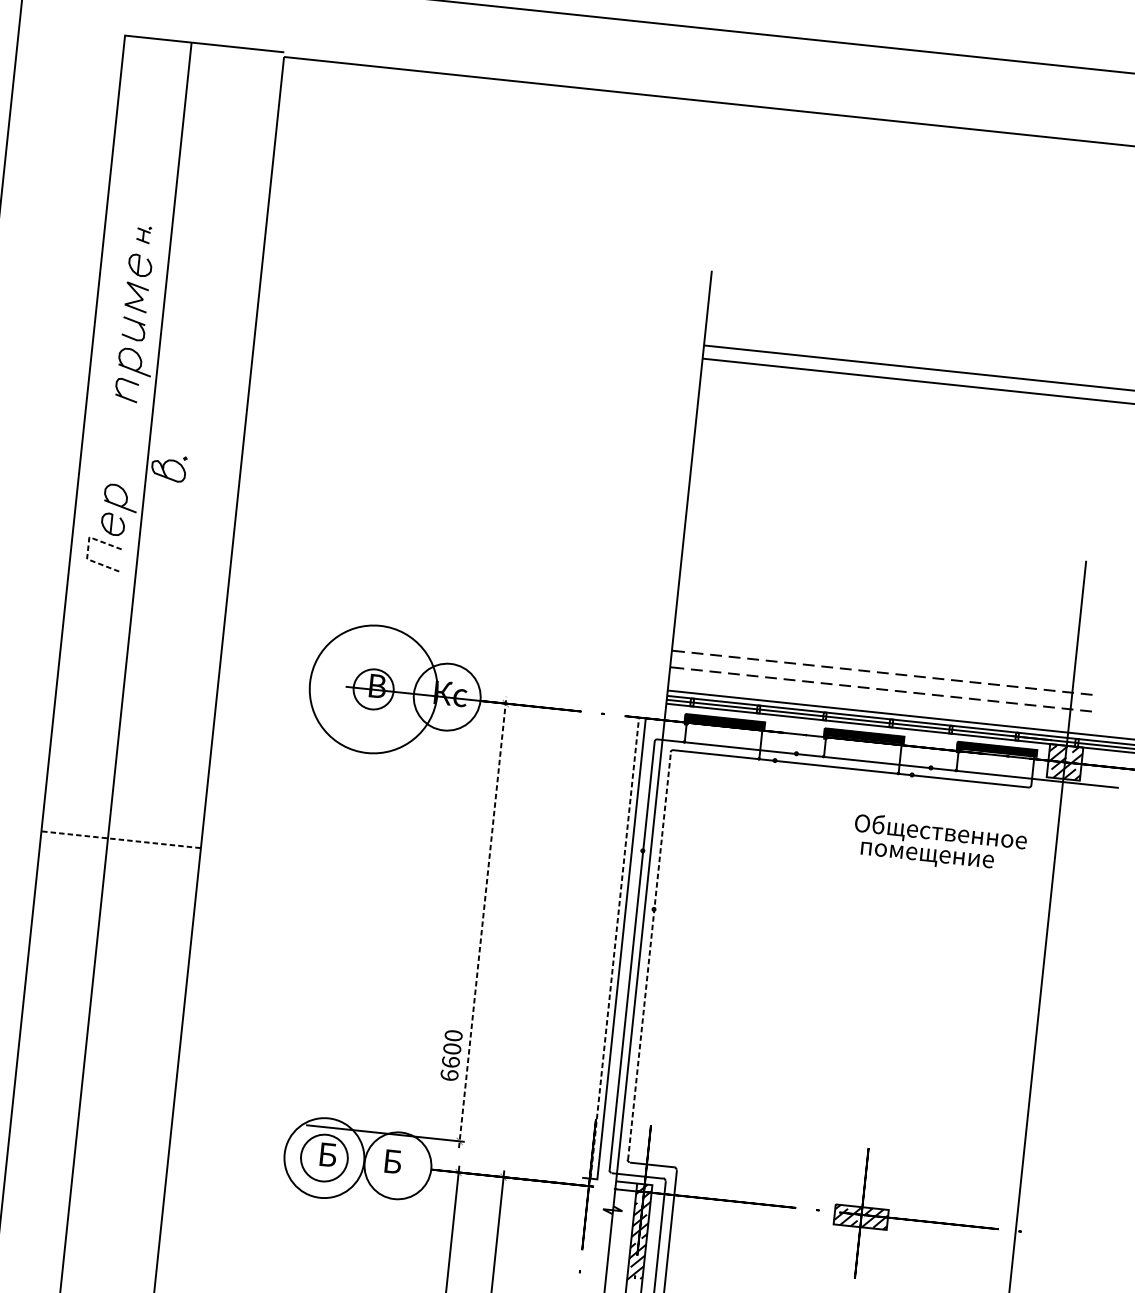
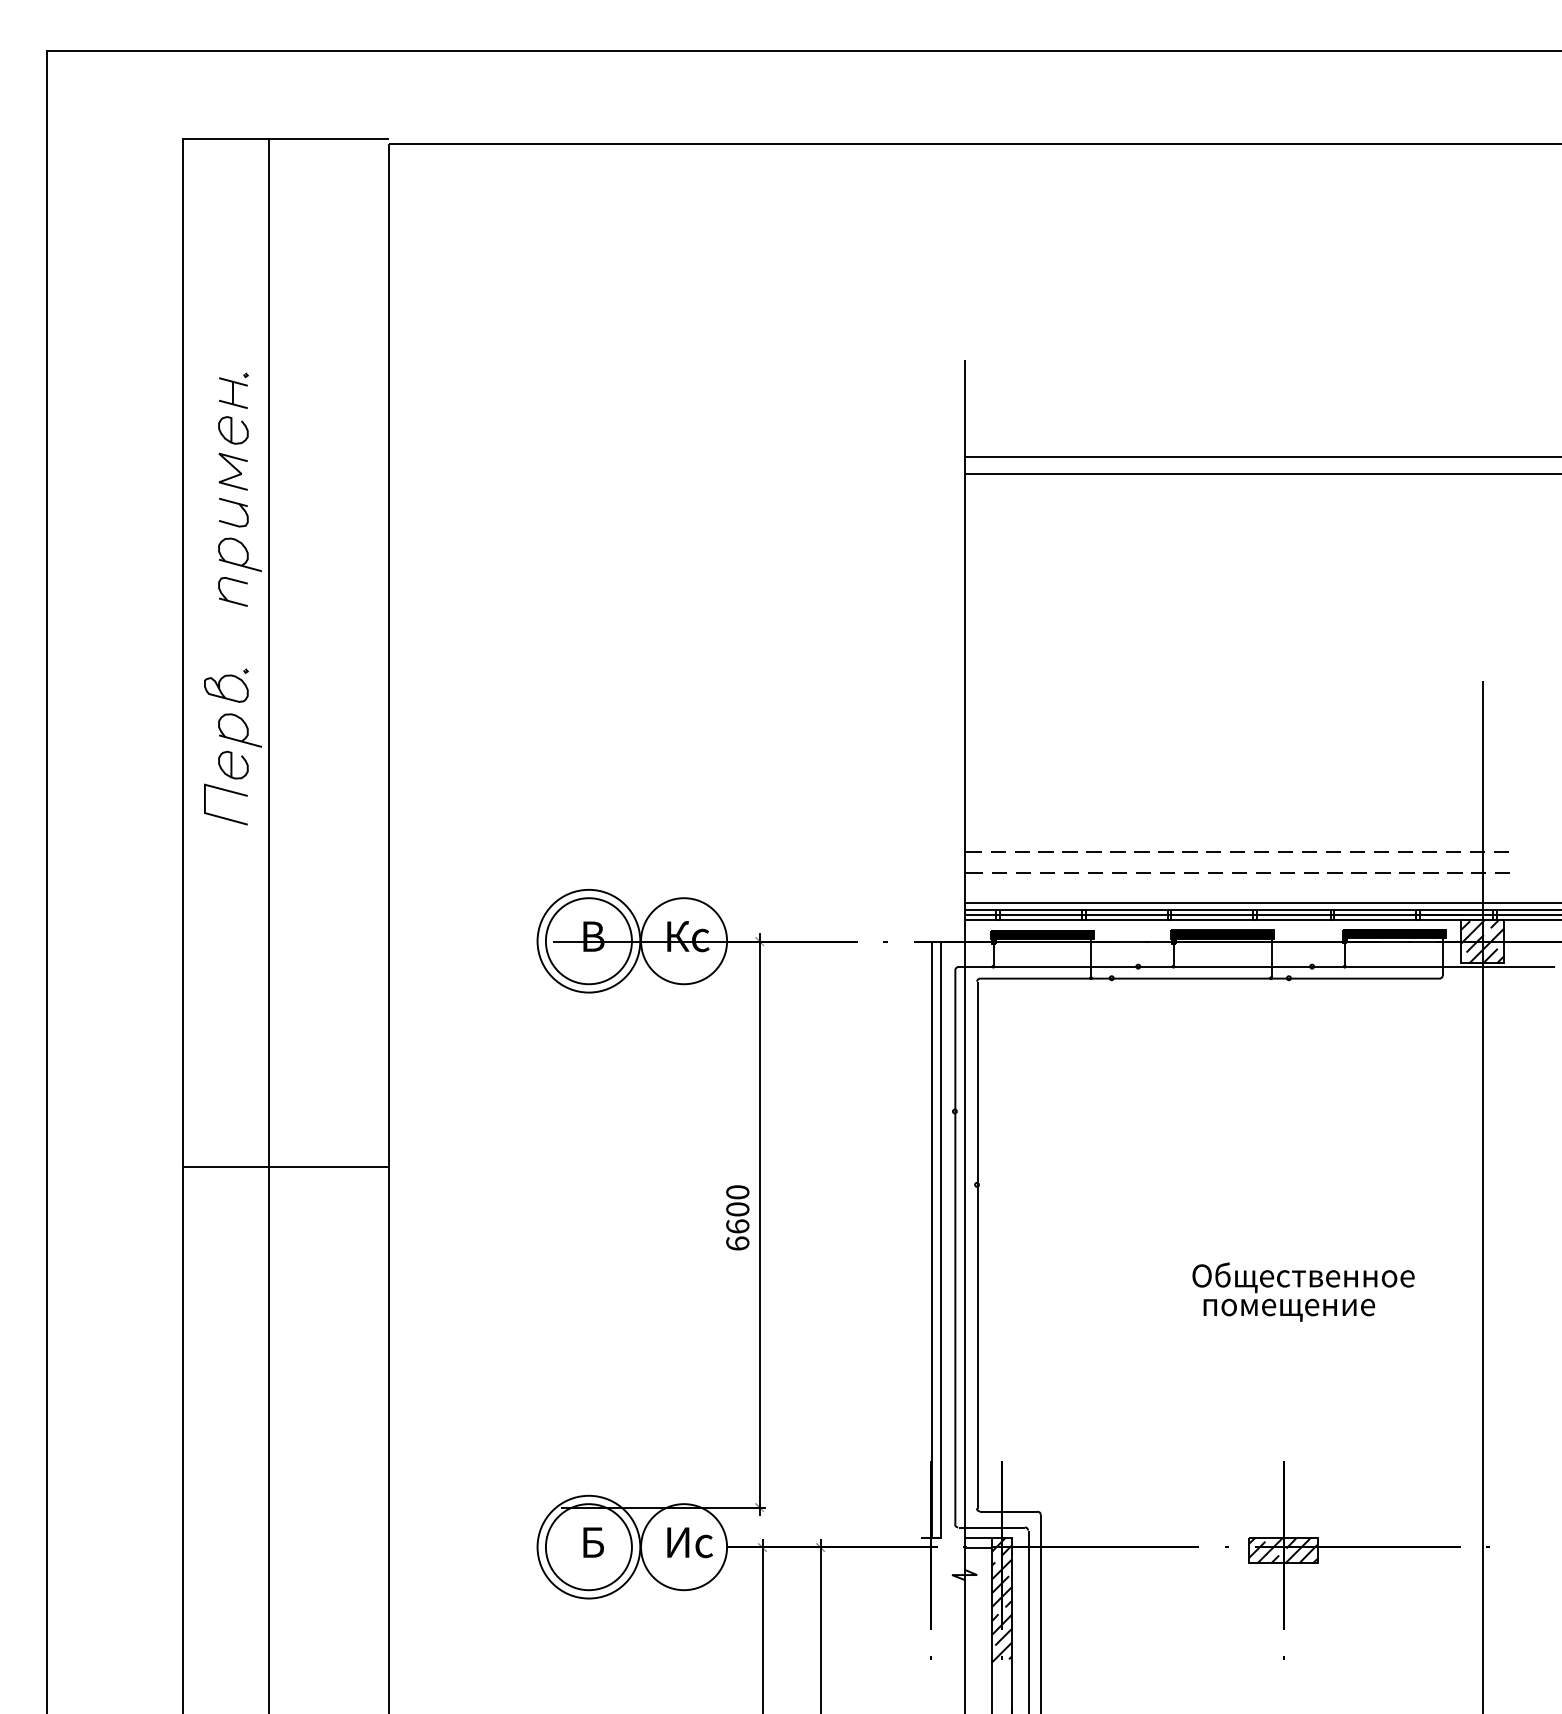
part: (143, 234) -> (233, 390), size x1.67
part: (169, 467) -> (226, 685), moved
line: (87, 547) -> (204, 798), dashed -> solid
circle: (373, 688) -> (588, 940), size x0.62
circle: (373, 689) -> (588, 941), size x1.67
line: (121, 839) -> (286, 1167), dashed -> solid
text: (939, 843) -> (1303, 1291), moved
line: (482, 922) -> (759, 1224), dashed -> solid
line: (615, 948) -> (932, 1239), dashed -> solid
line: (649, 955) -> (977, 1244), dashed -> solid
text: (451, 1055) -> (737, 1217), moved
circle: (324, 1158) -> (588, 1547), size x1.43
text: (404, 1162) -> (691, 1542), Б -> Ис

